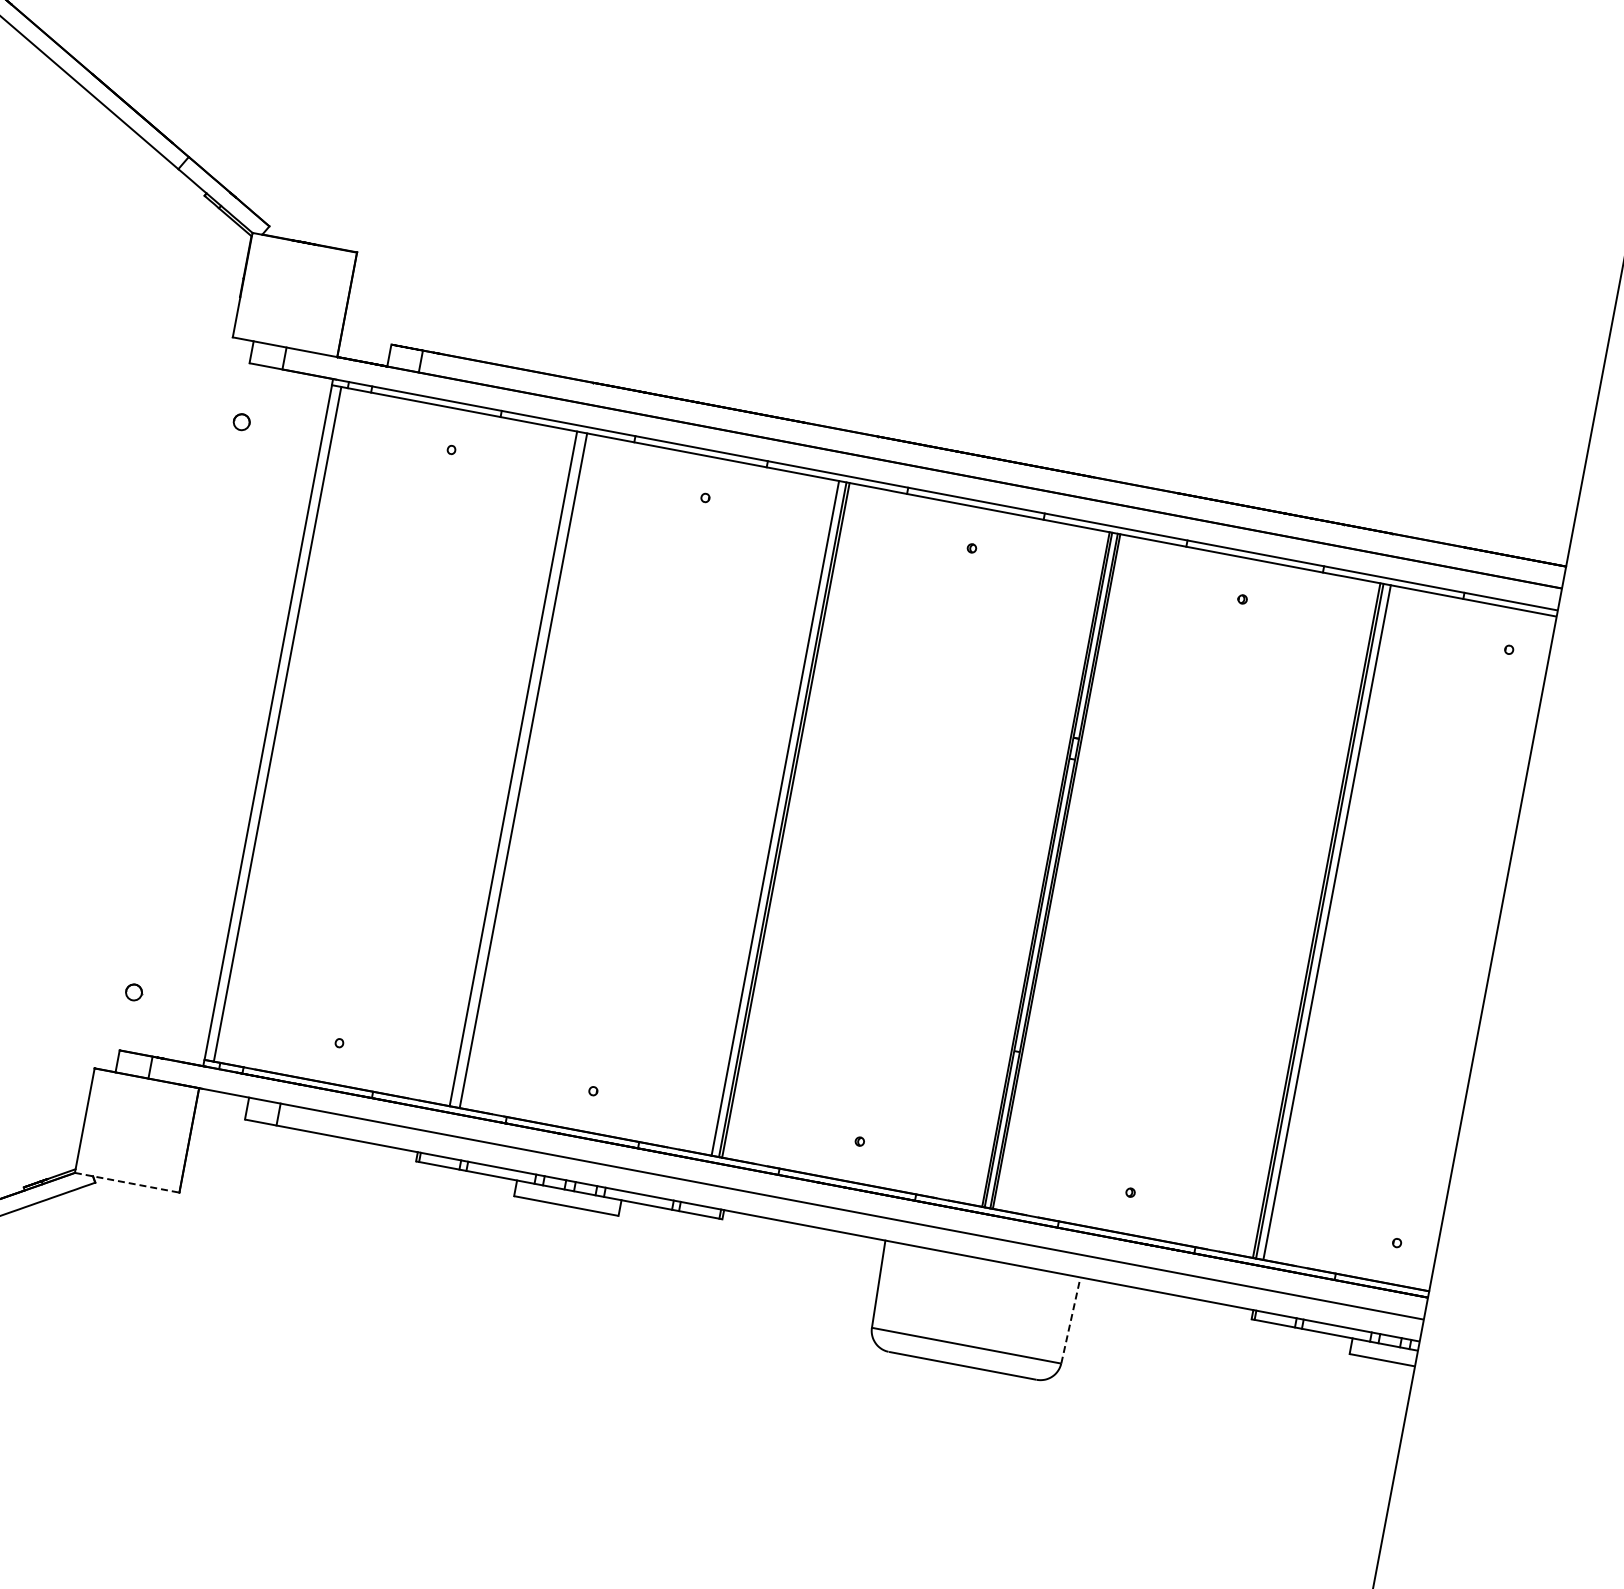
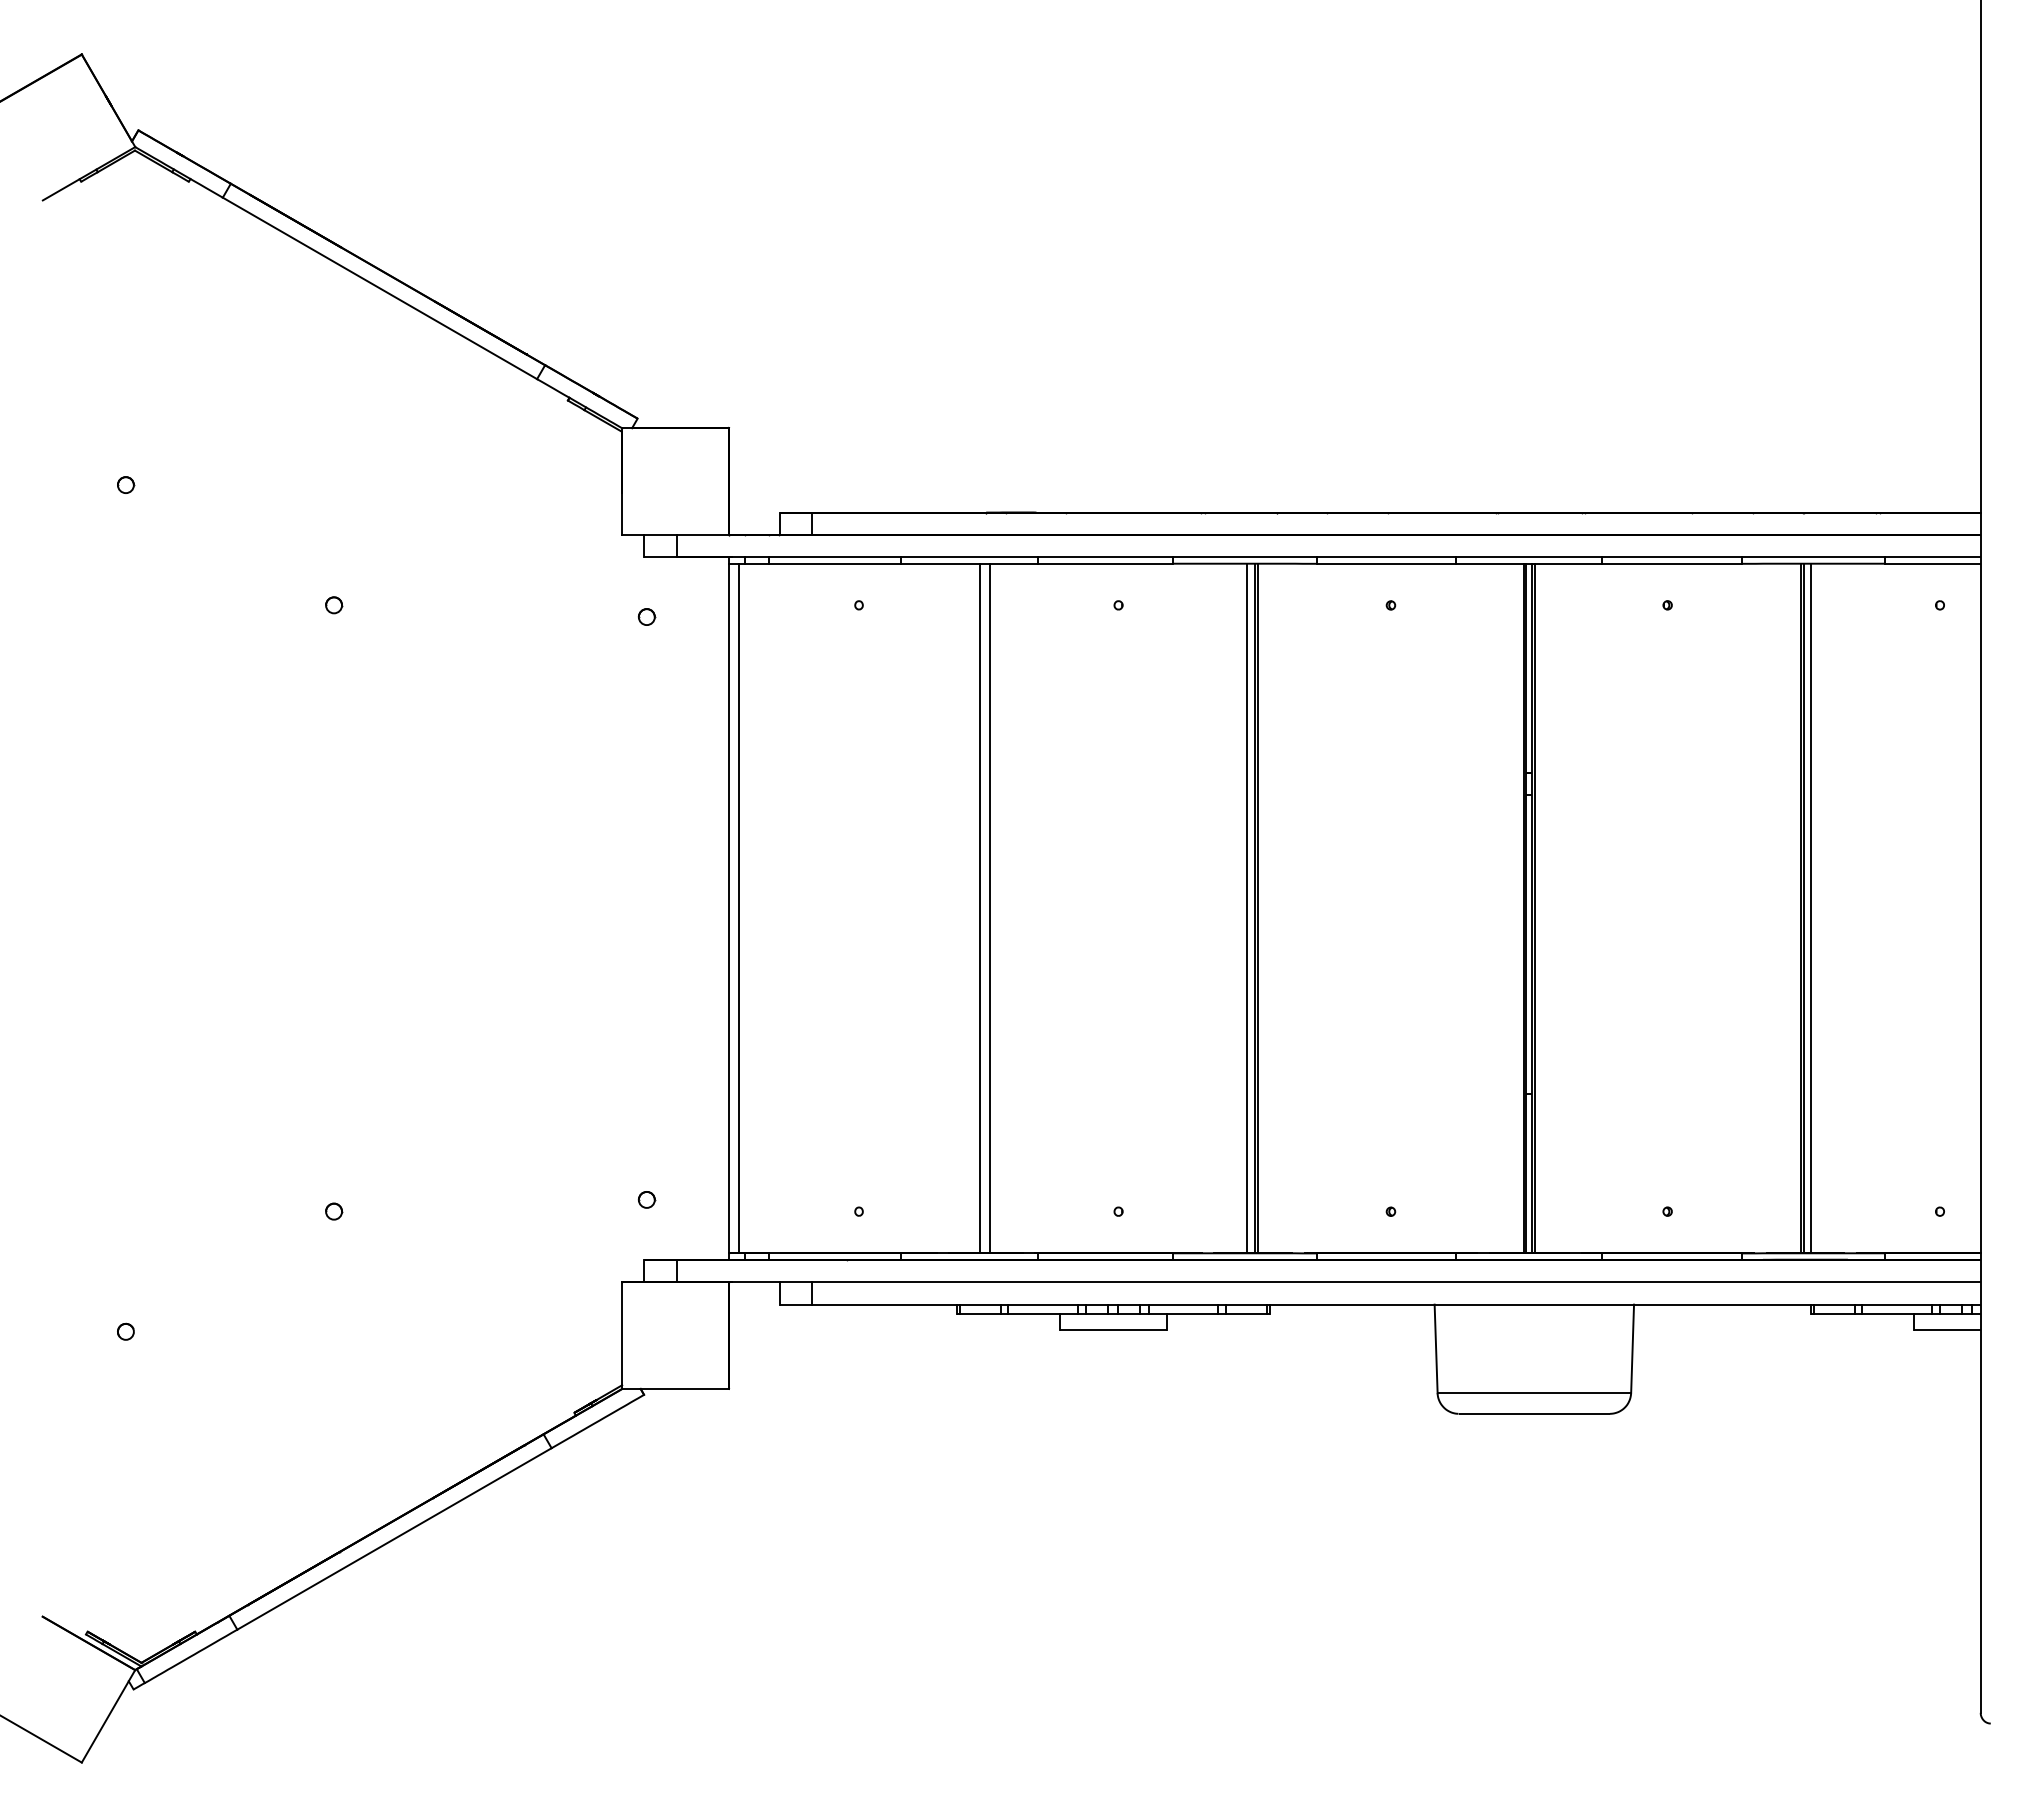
line: (128, 1182) -> (676, 1388), dashed -> solid
line: (1070, 1320) -> (1632, 1348), dashed -> solid

